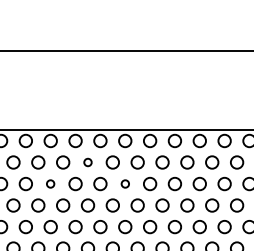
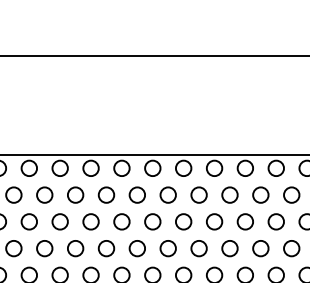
circle: (87, 162) -> (105, 195), size x1.67
circle: (50, 183) -> (59, 221), size x1.67
circle: (125, 183) -> (153, 221), size x1.67

